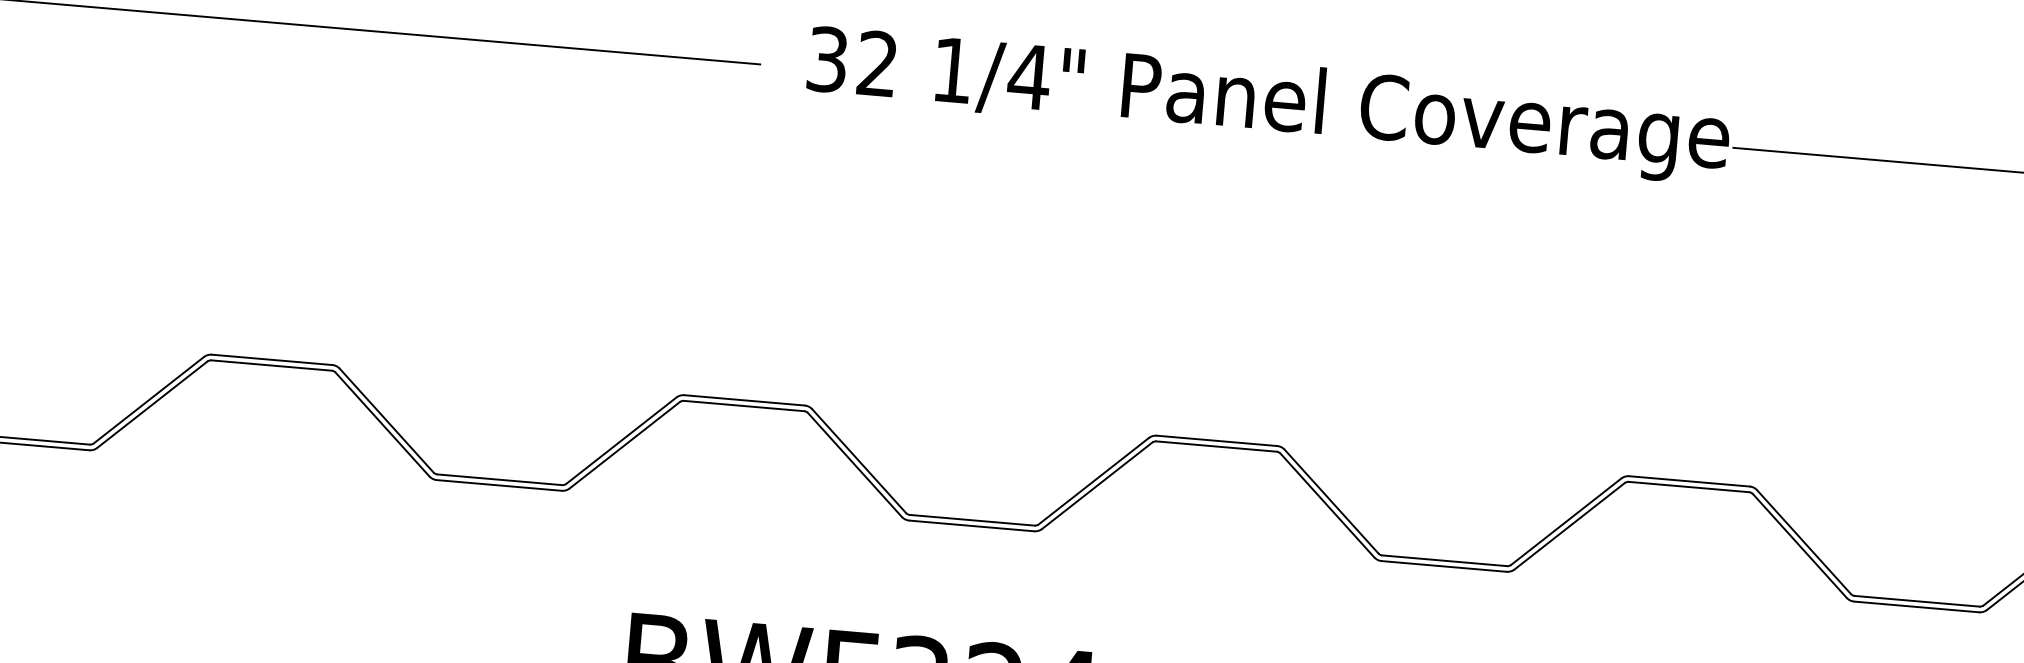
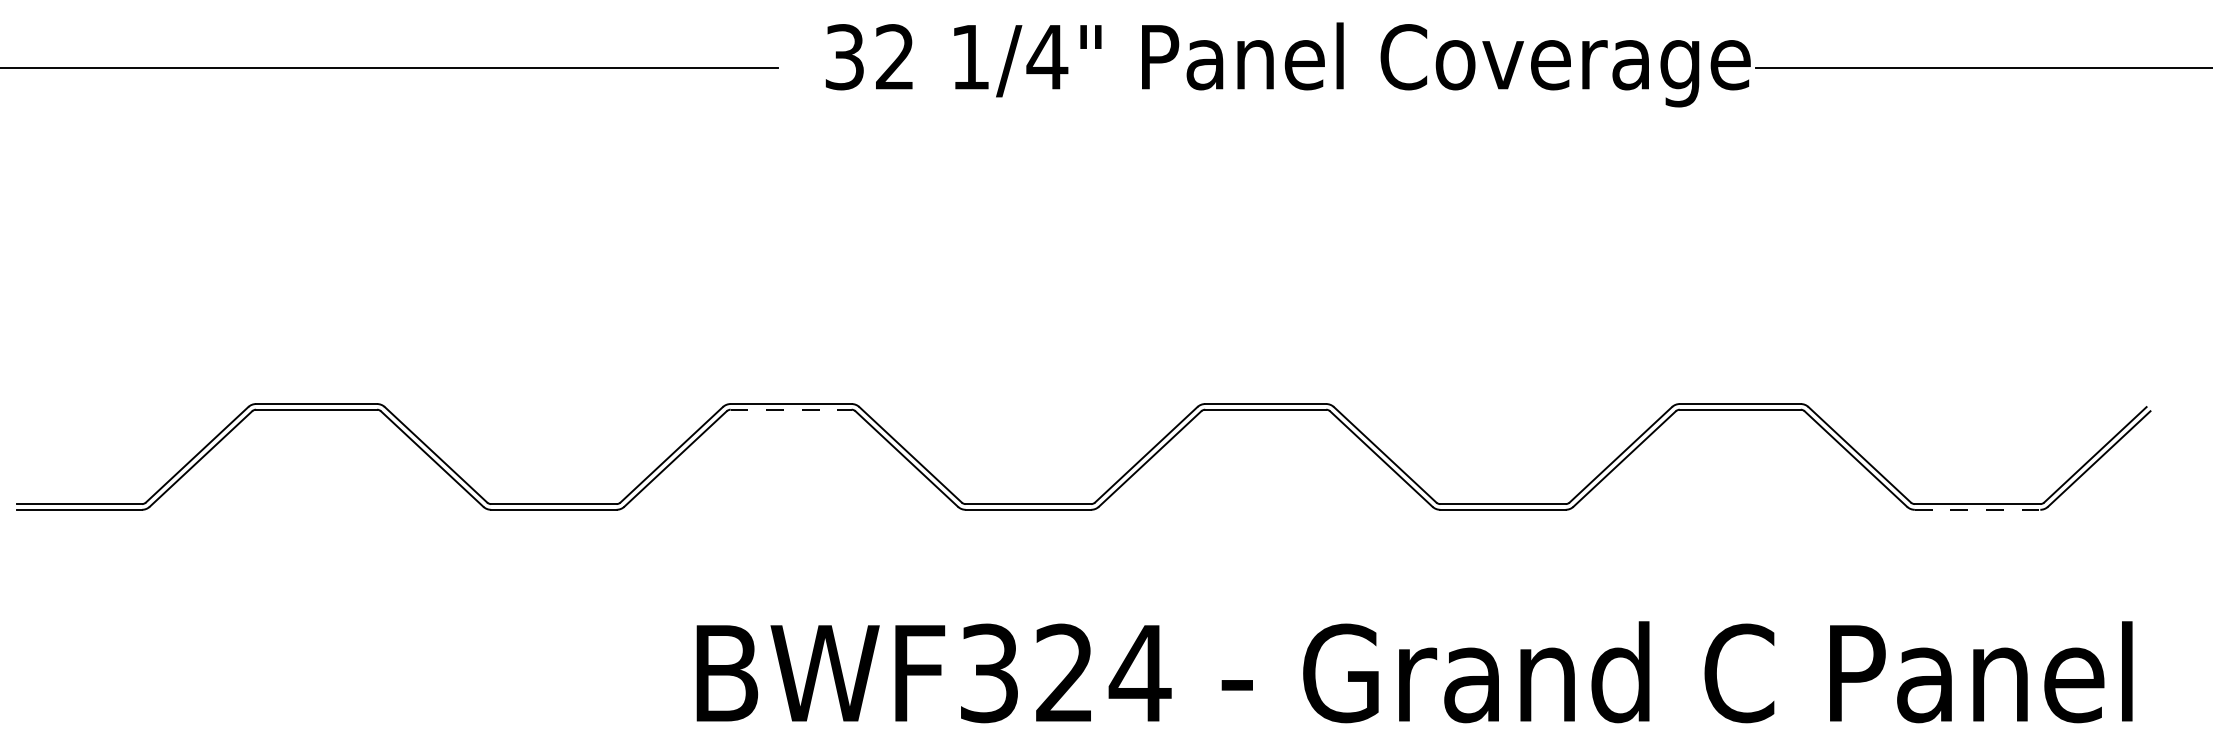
line: (744, 405) -> (791, 409), solid -> dashed
line: (1916, 606) -> (1977, 509), solid -> dashed

